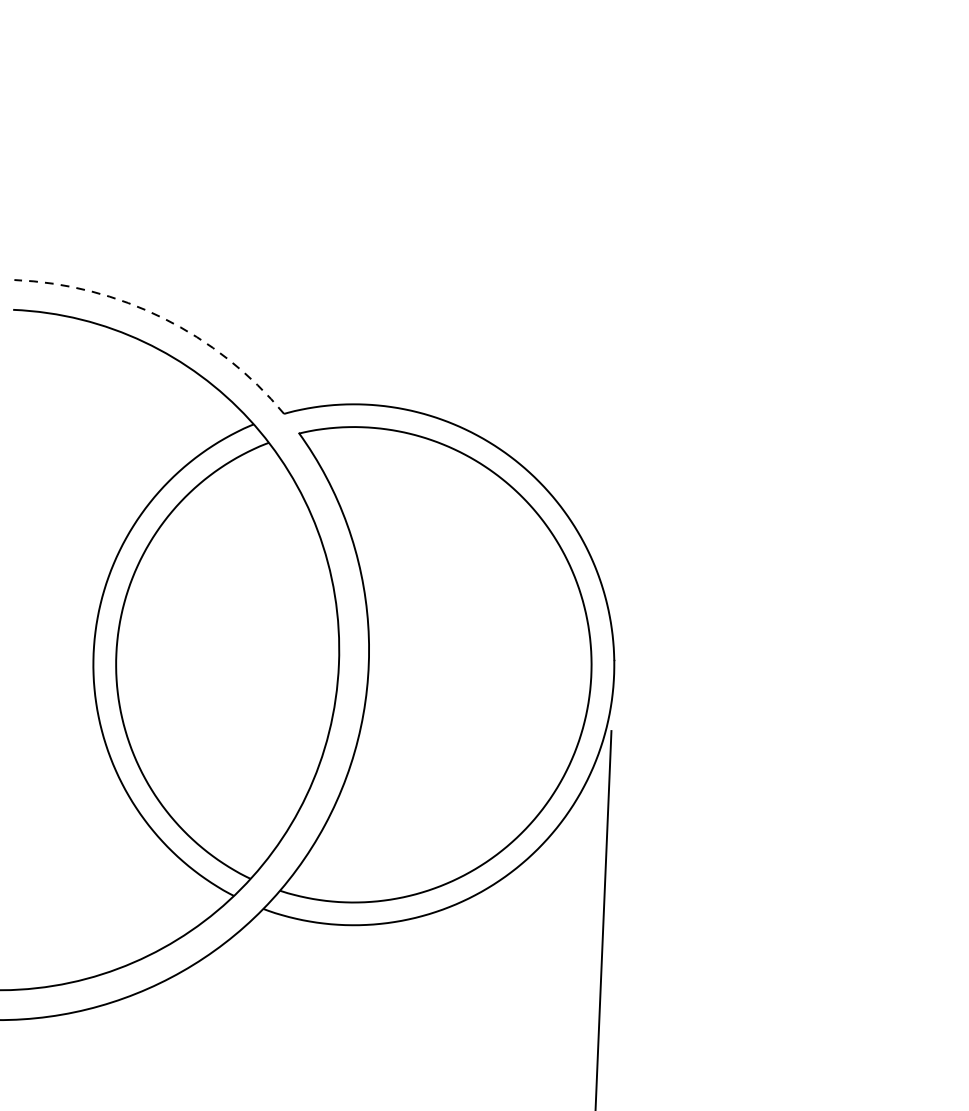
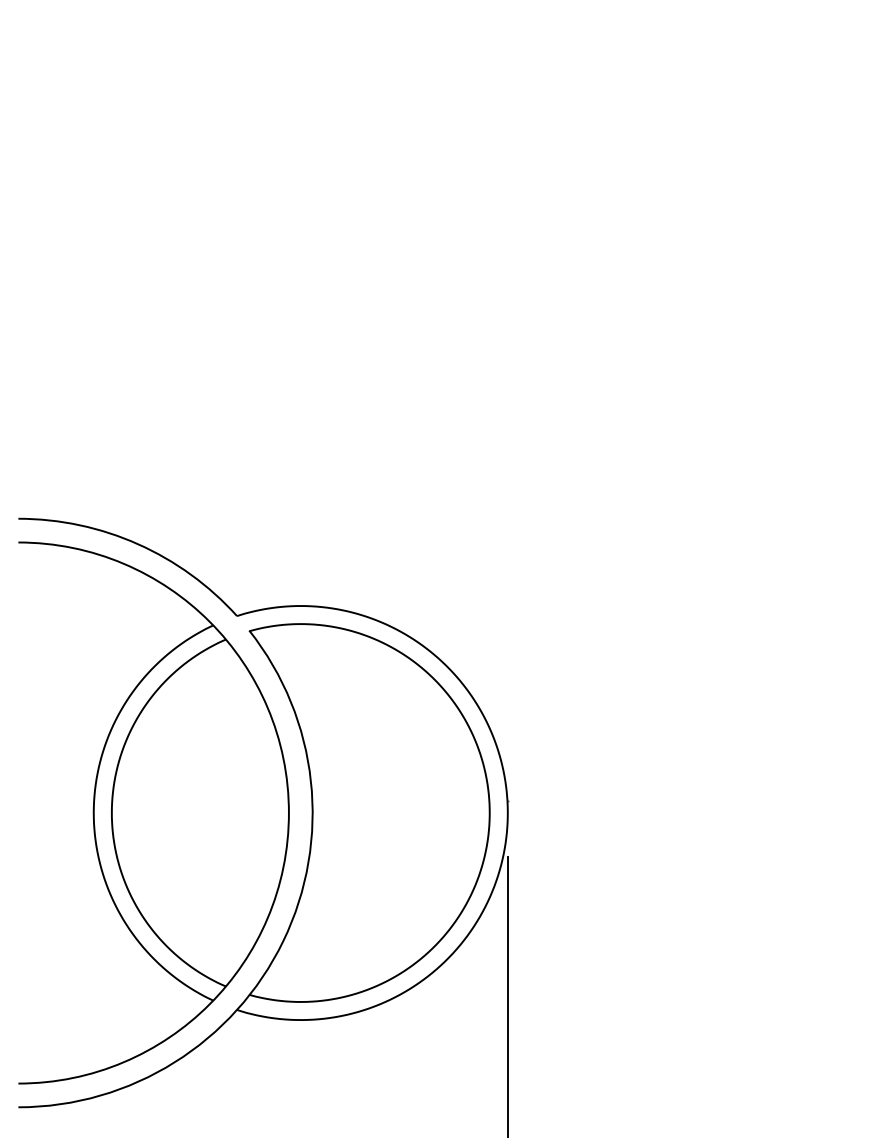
arc: (163, 318) -> (138, 544), dashed -> solid

